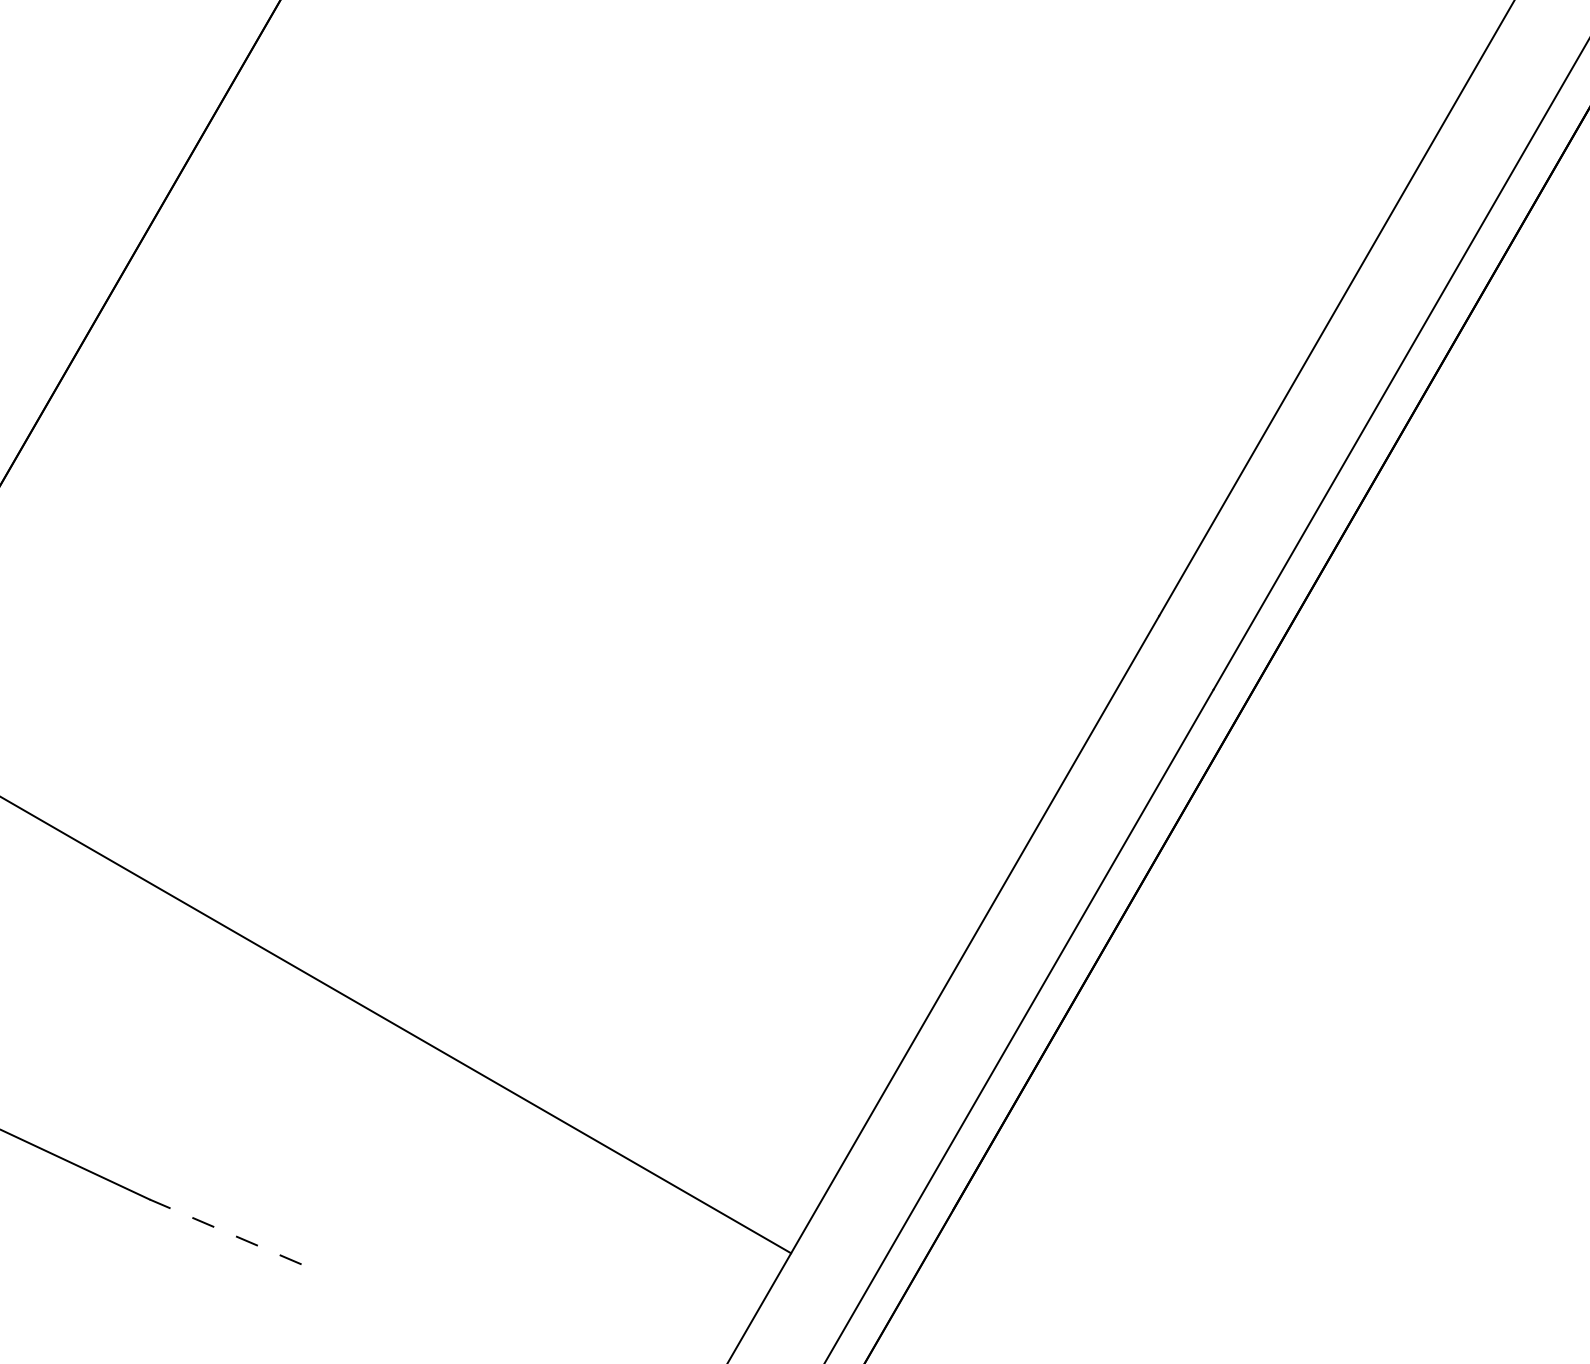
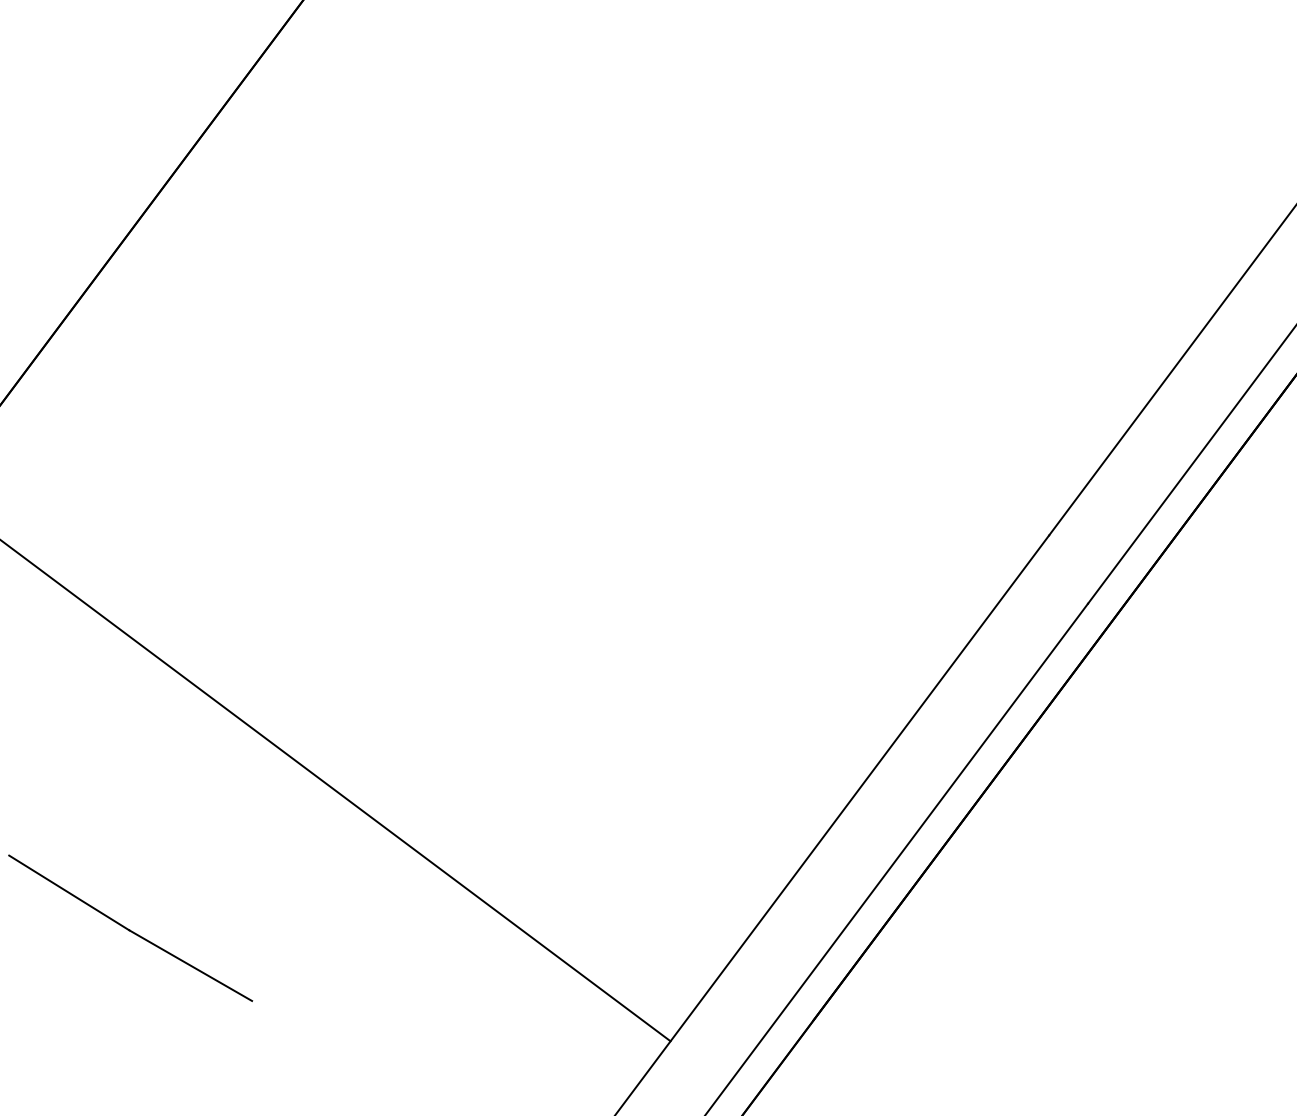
line: (225, 1231) -> (190, 965), dashed -> solid

